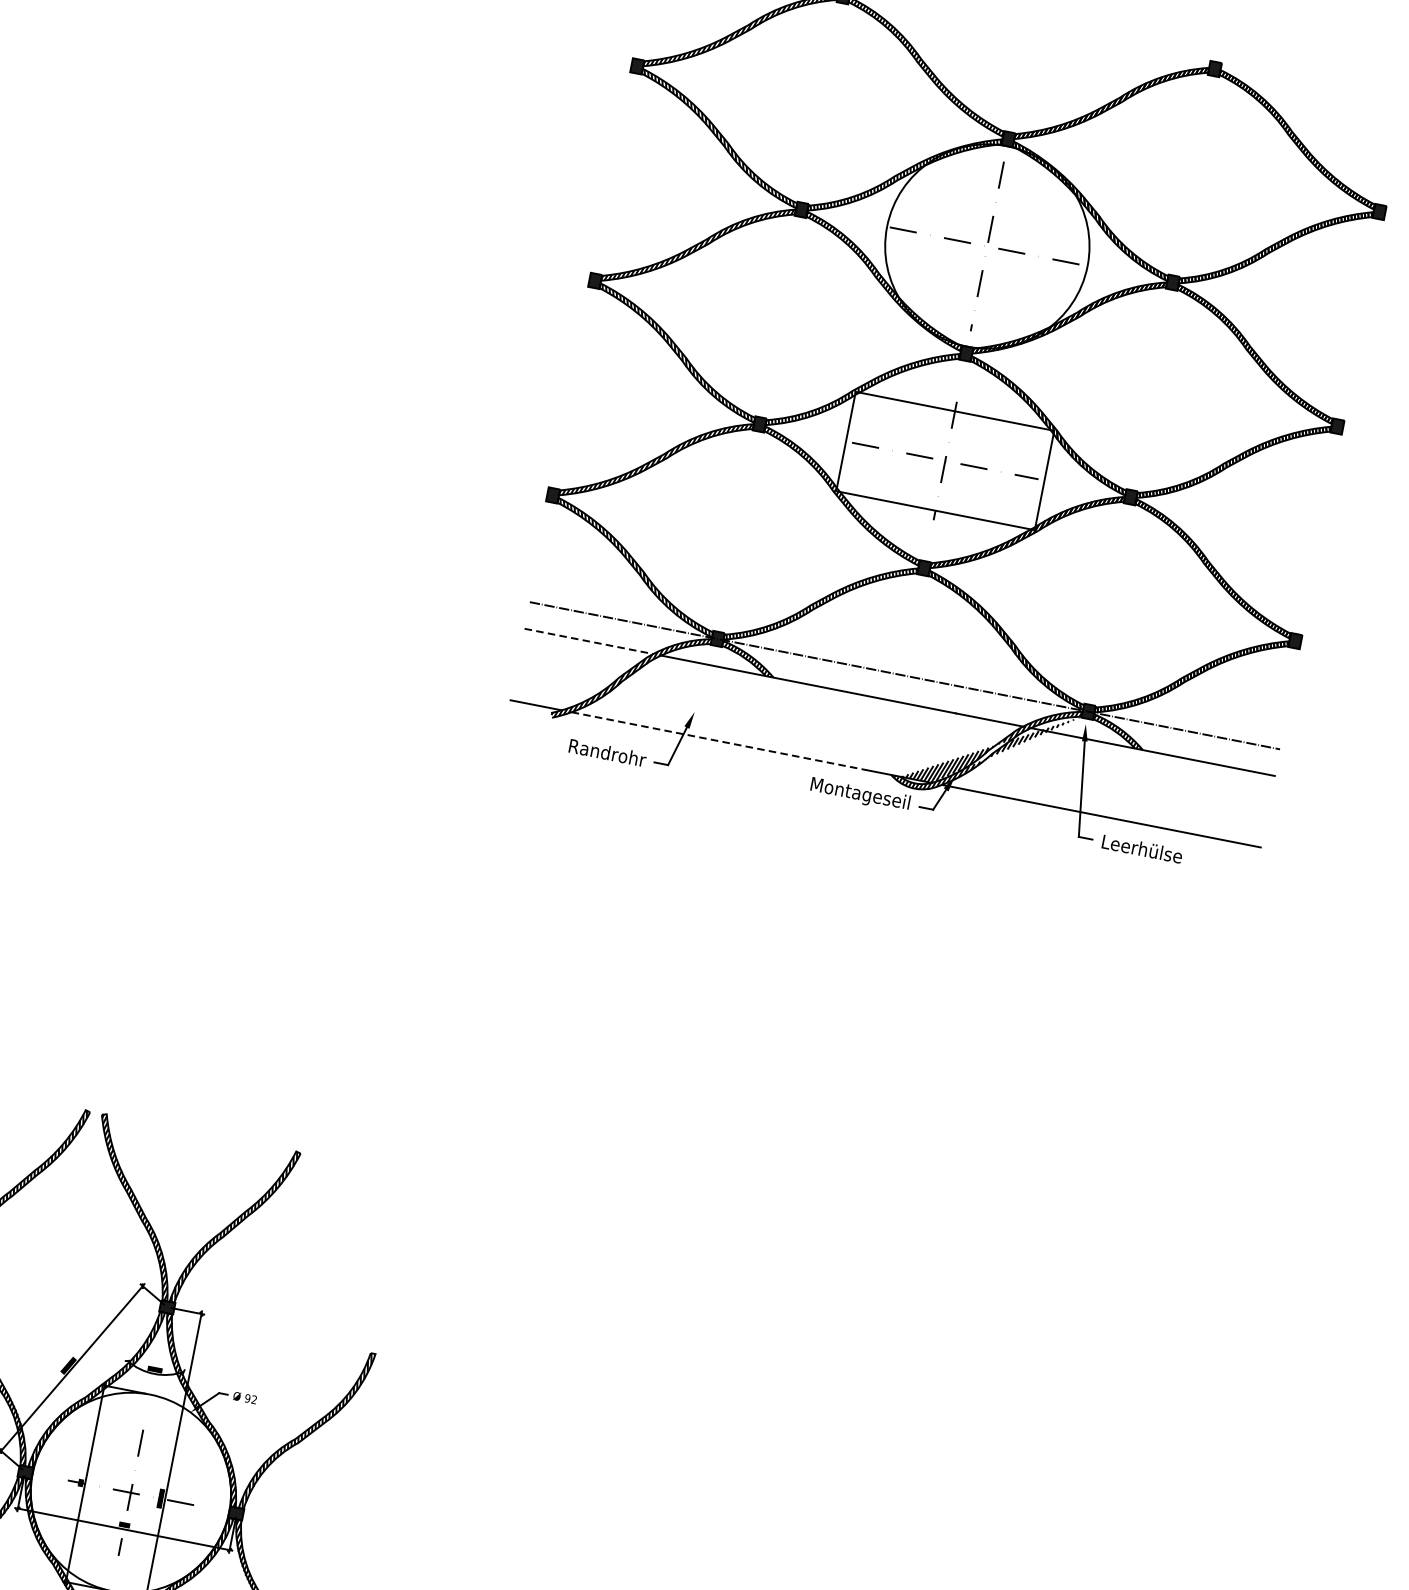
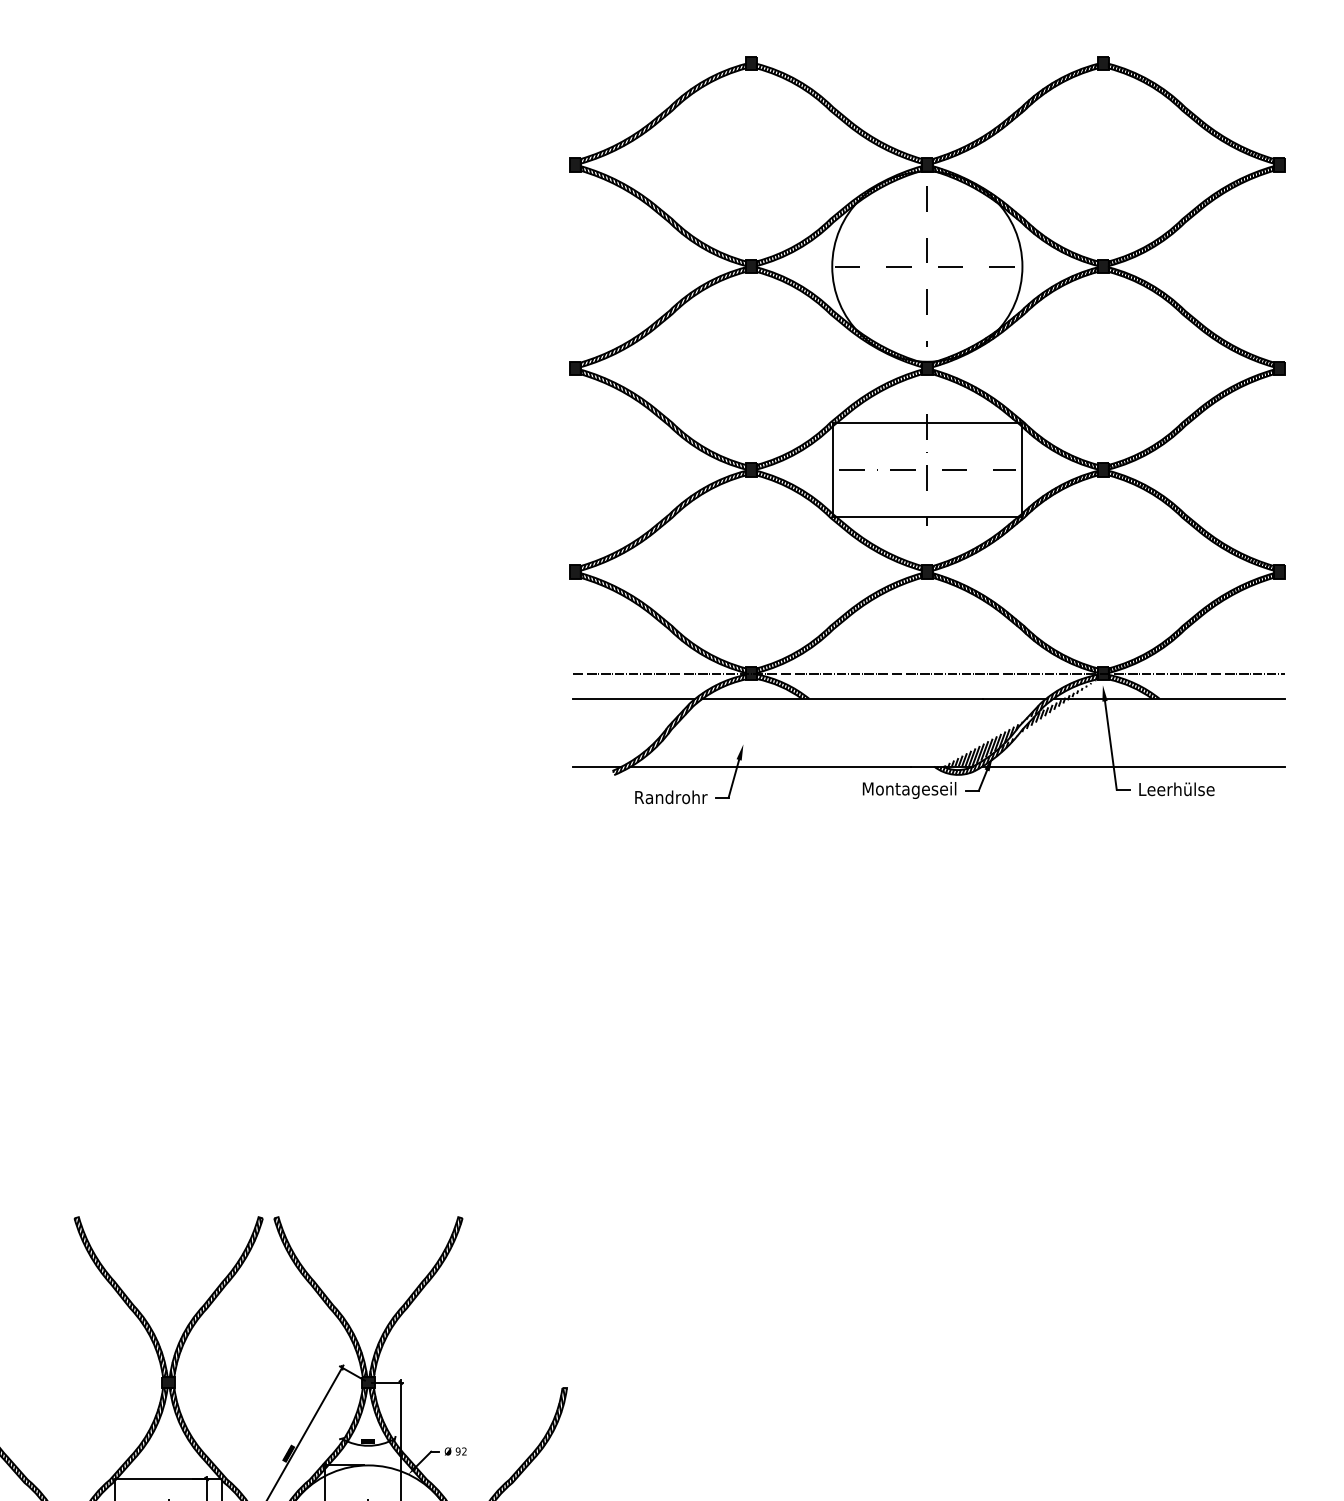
line: (589, 641) -> (634, 698), dashed -> solid
line: (719, 741) -> (771, 766), dashed -> solid

